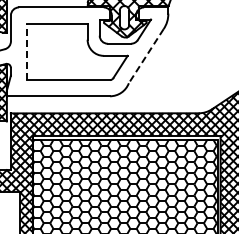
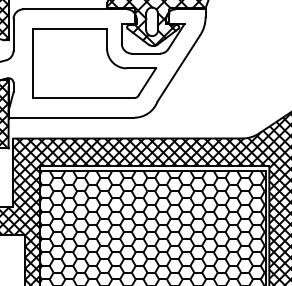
line: (27, 51) -> (33, 63), dashed -> solid
line: (146, 56) -> (178, 69), dashed -> solid

